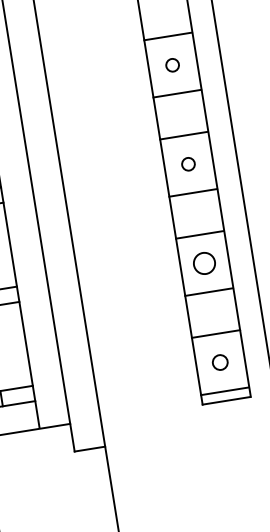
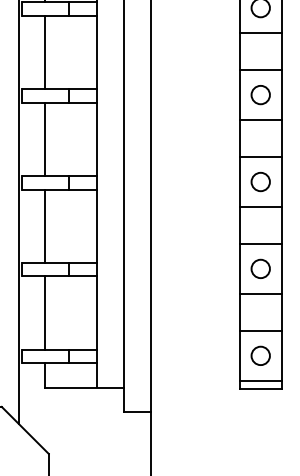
circle: (172, 65) -> (260, 95), size x1.67
circle: (188, 163) -> (260, 181), size x1.67
circle: (220, 362) -> (260, 355), size x1.43

